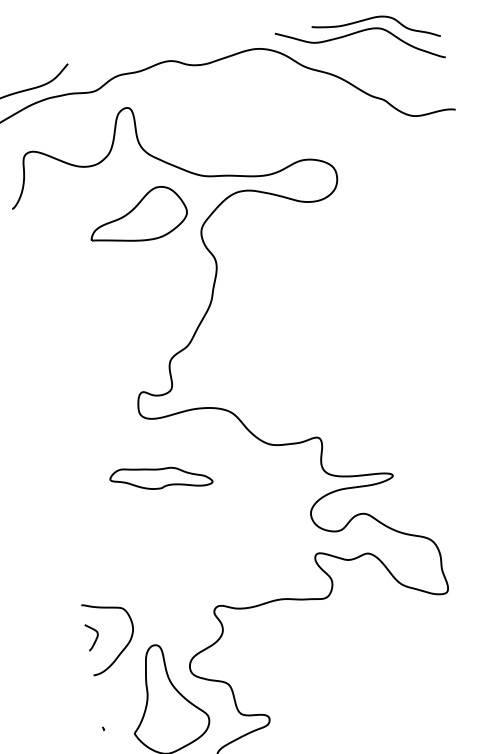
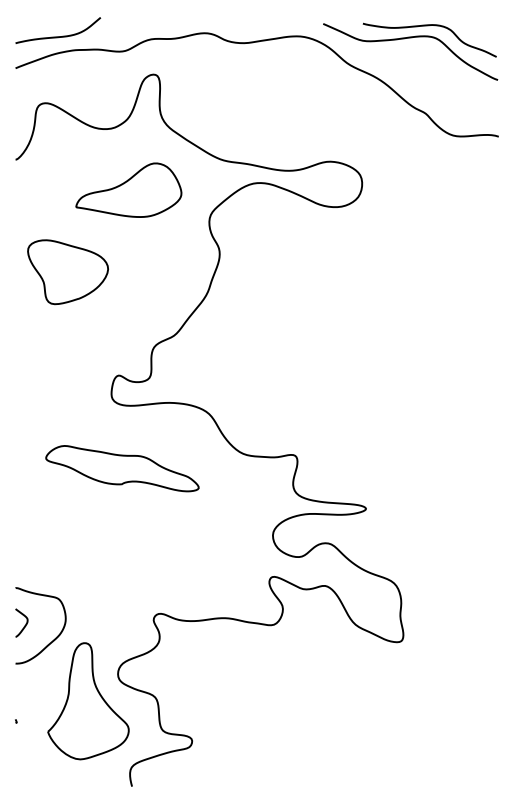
part: (137, 215) -> (128, 189), moved
part: (78, 305) -> (67, 272), added
part: (160, 477) -> (122, 468), size x1.43

